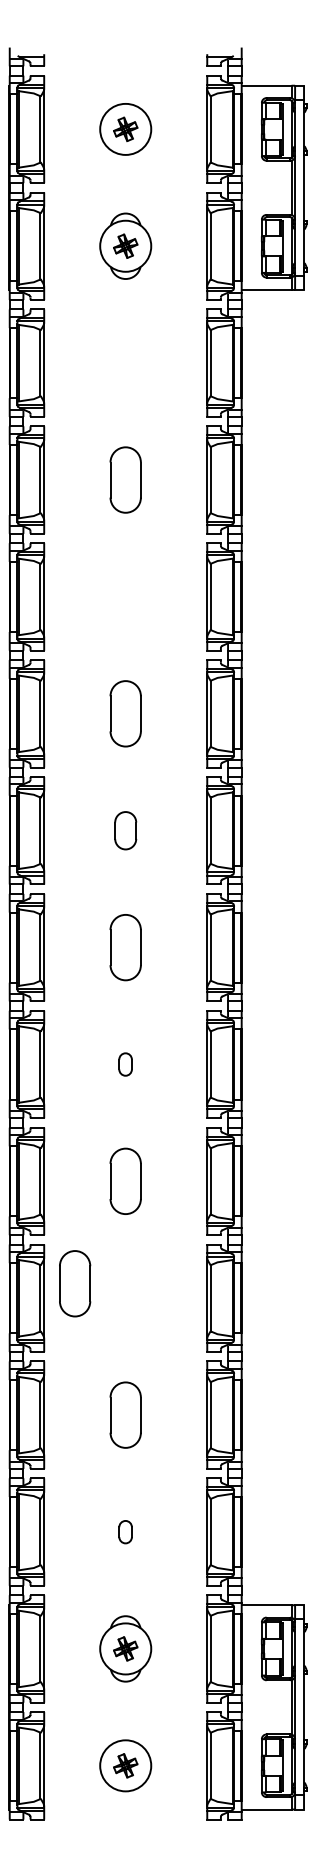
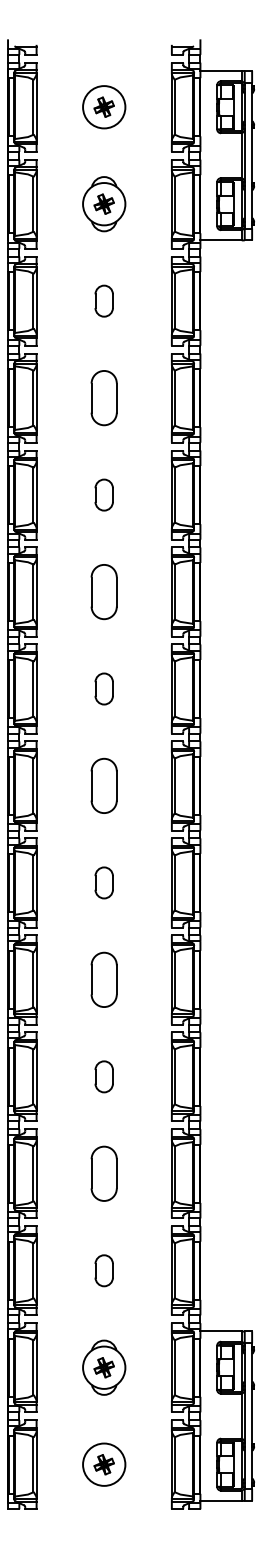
part: (124, 362) -> (103, 300), added
part: (124, 596) -> (103, 494), added
part: (124, 1063) -> (103, 882), size x1.67
part: (74, 1283) -> (61, 1064), removed
part: (124, 1297) -> (103, 1076), added
part: (124, 1531) -> (103, 1270), size x1.67

